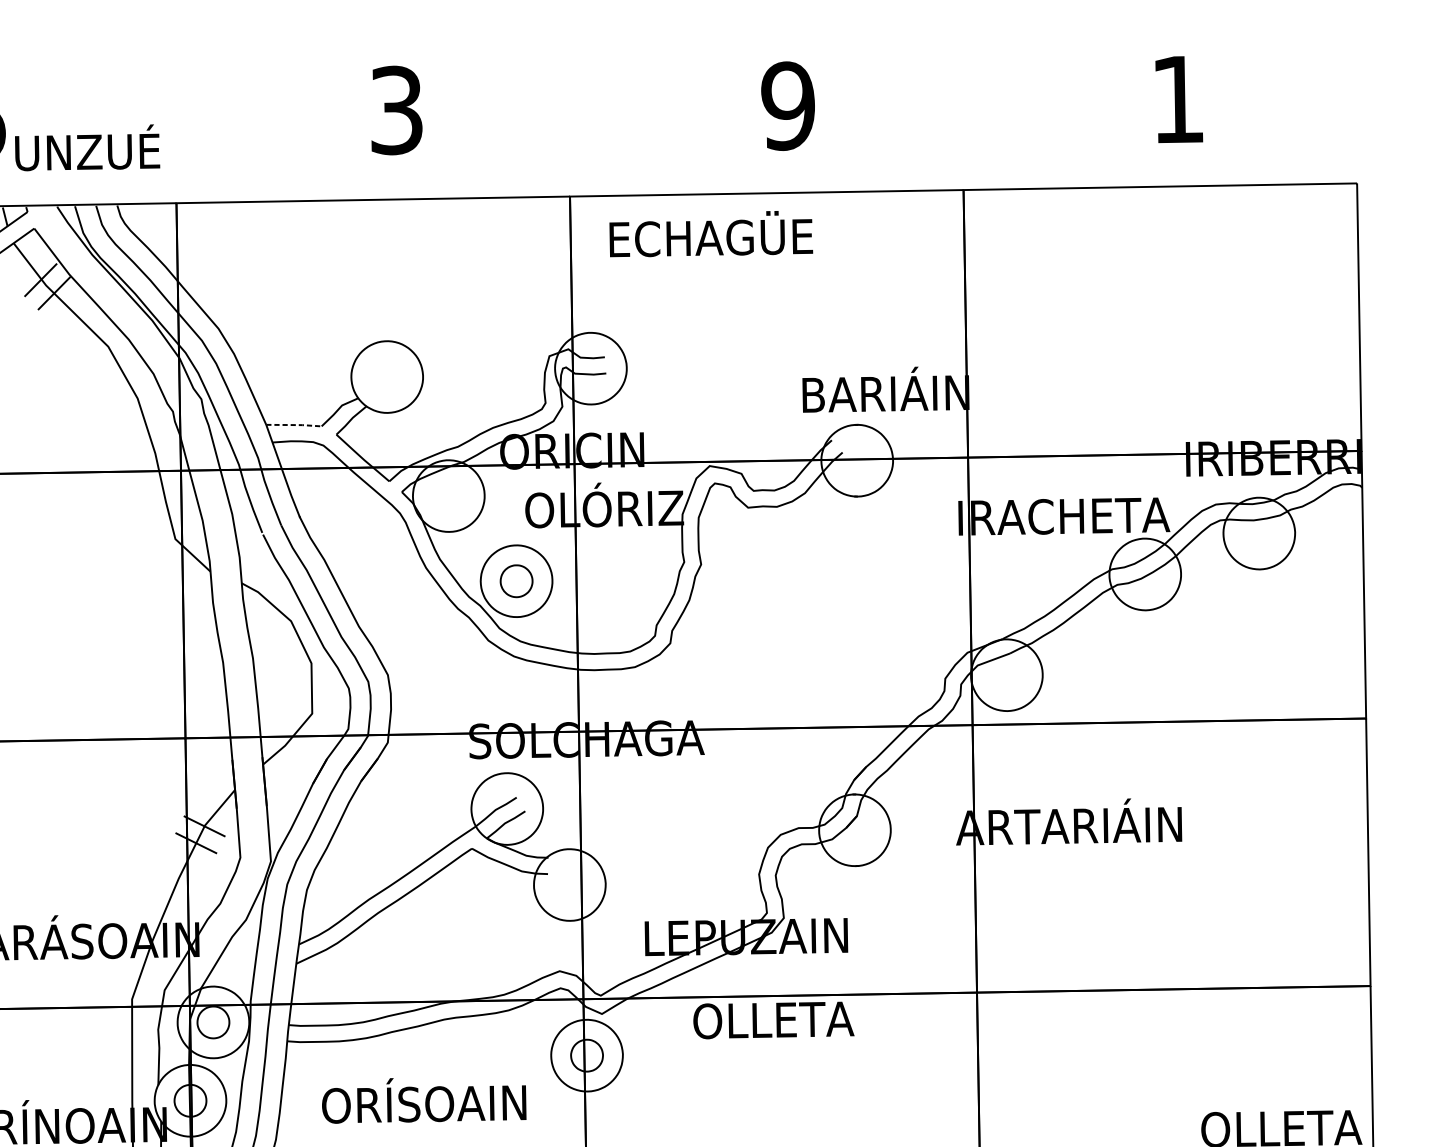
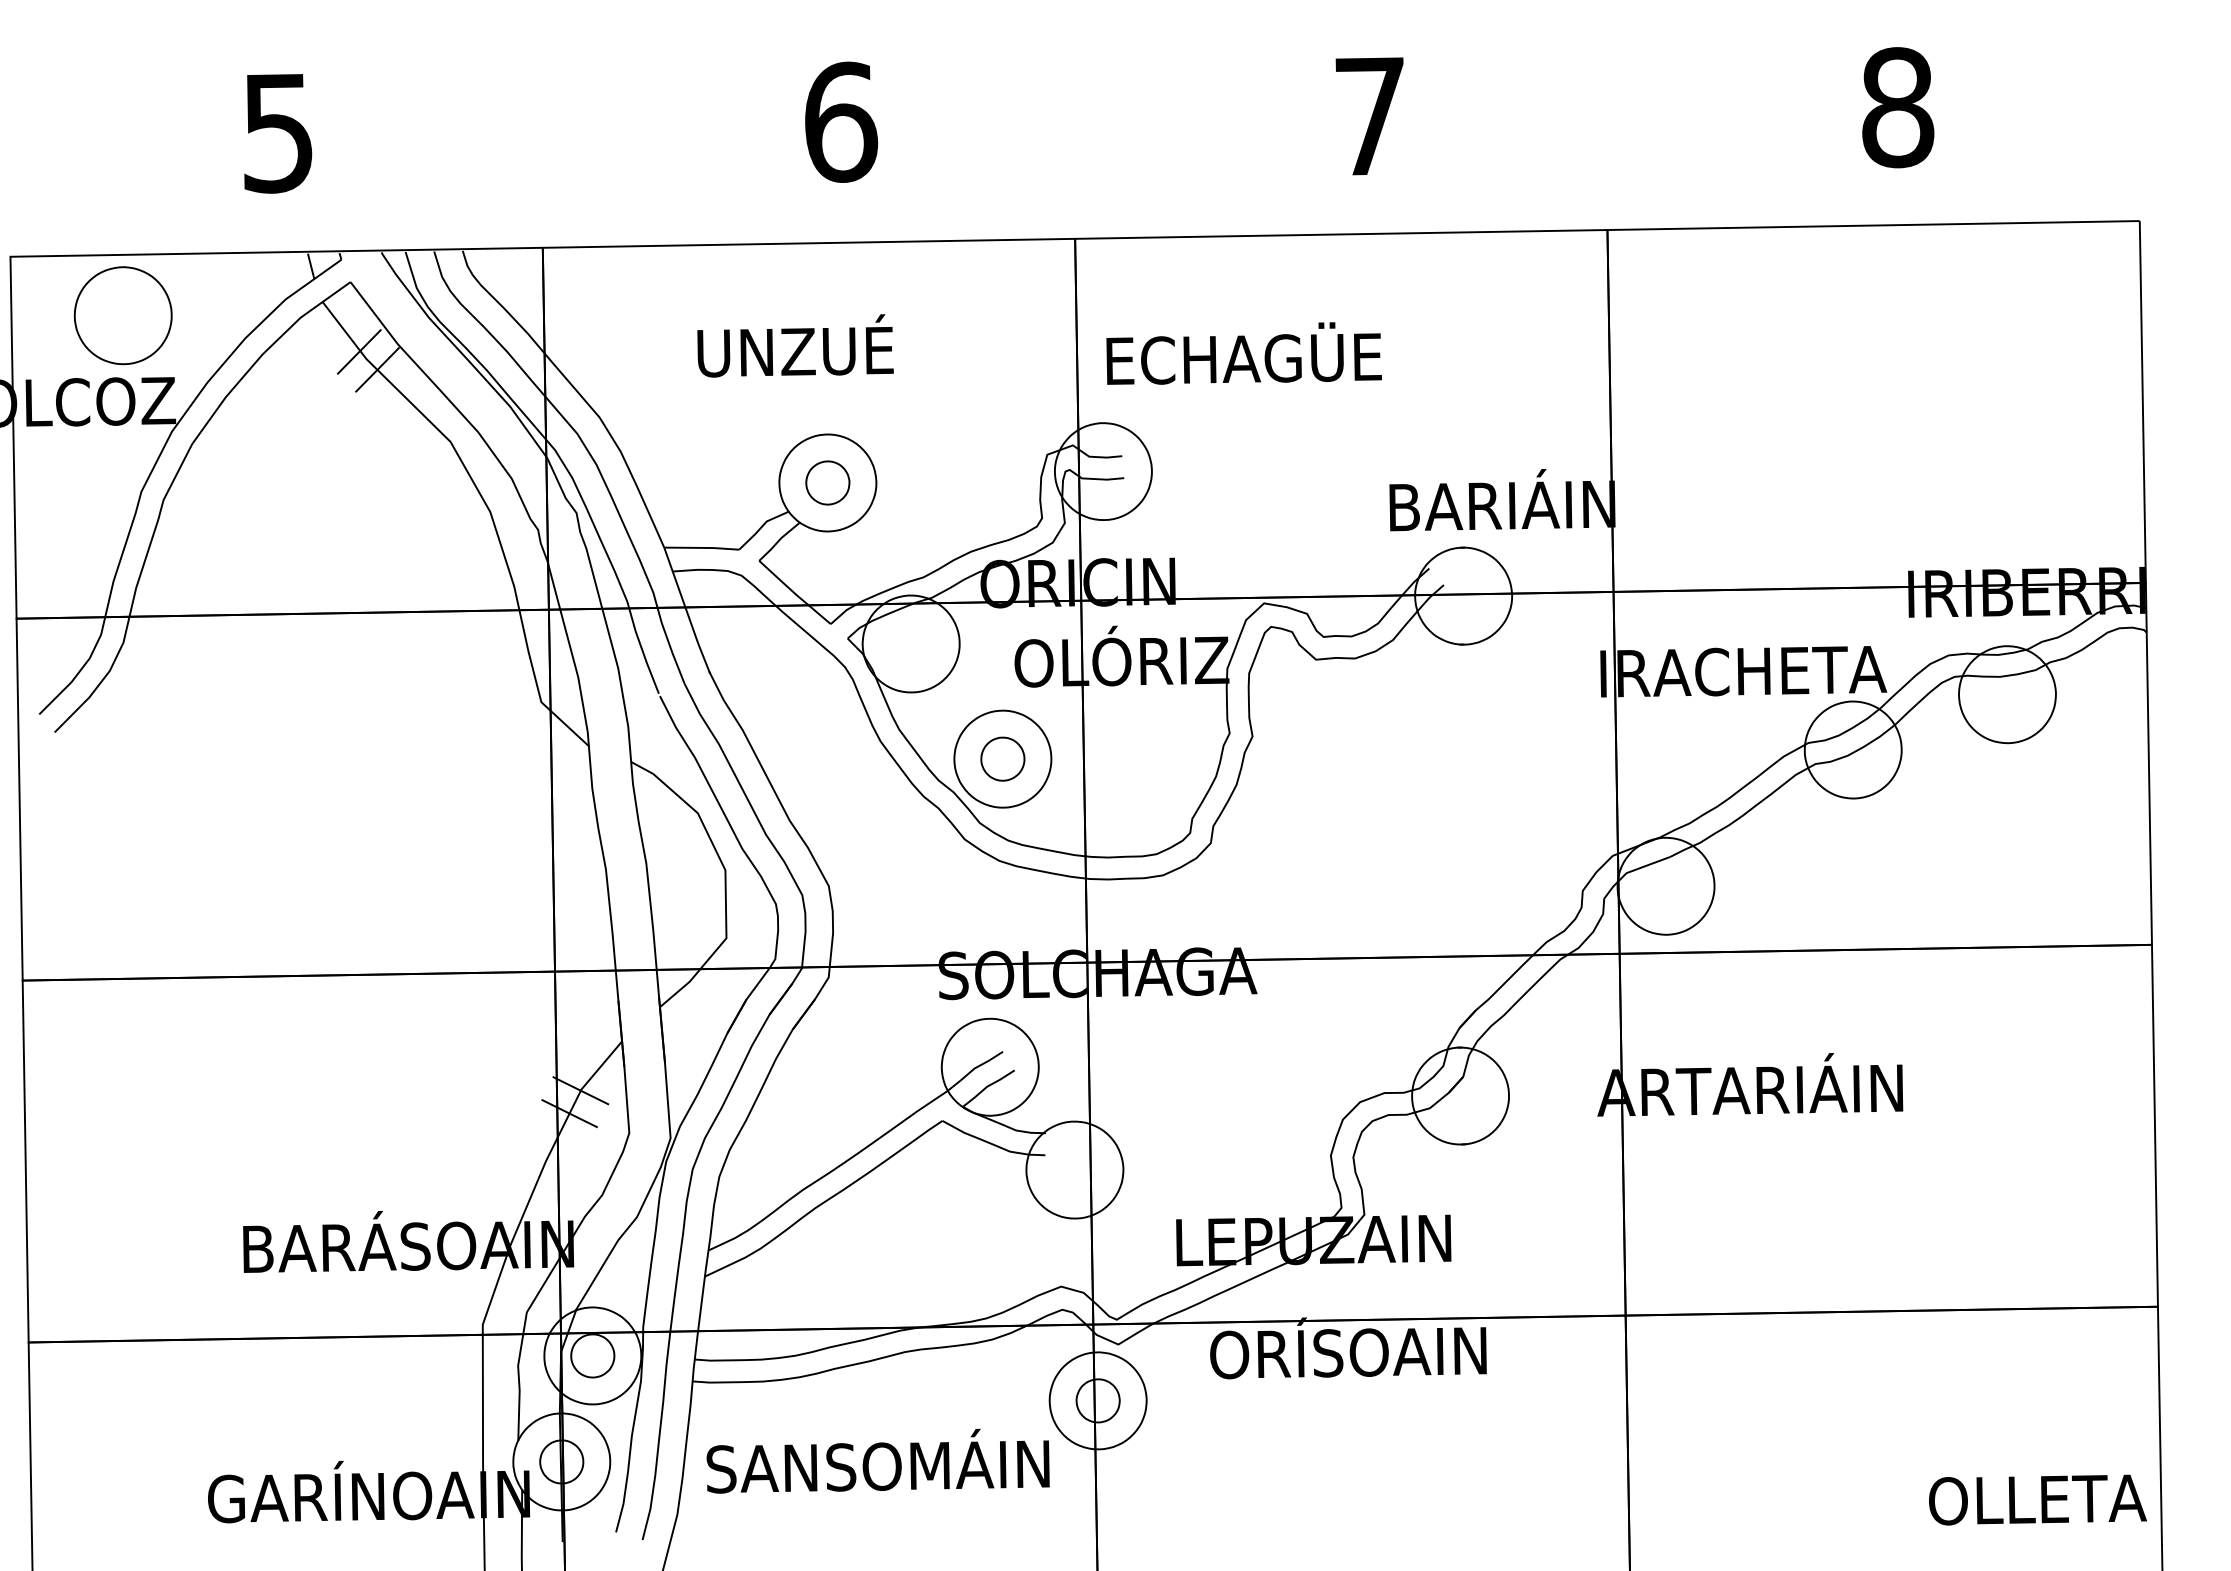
text: (1178, 99) -> (1898, 107), 1 -> 8
text: (787, 106) -> (1369, 116), 9 -> 7
text: (397, 110) -> (841, 122), 3 -> 6
text: (87, 147) -> (795, 345), moved
text: (710, 234) -> (1243, 353), moved
part: (386, 376) -> (827, 482), added
line: (294, 424) -> (702, 547), dashed -> solid
text: (772, 1016) -> (1348, 1348), OLLETA -> ORÍSOAIN
text: (423, 1099) -> (877, 1460), ORÍSOAIN -> SANSOMÁIN

